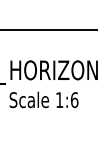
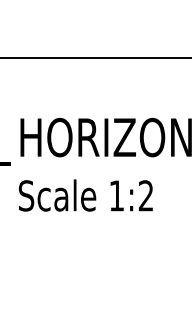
text: (74, 100) -> (145, 196), 1:6 -> 1:2

